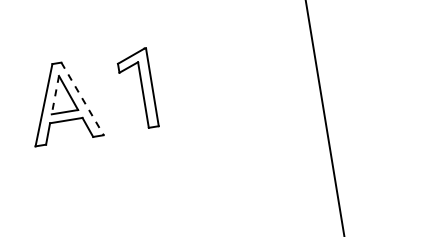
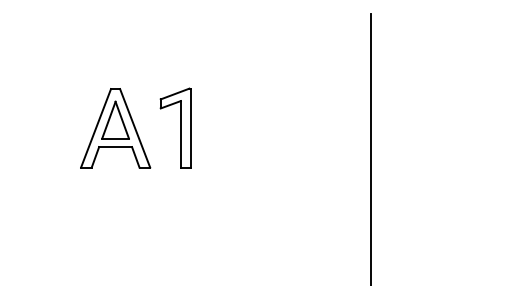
part: (137, 89) -> (175, 127), moved
line: (55, 95) -> (108, 120), dashed -> solid
line: (82, 99) -> (135, 128), dashed -> solid

